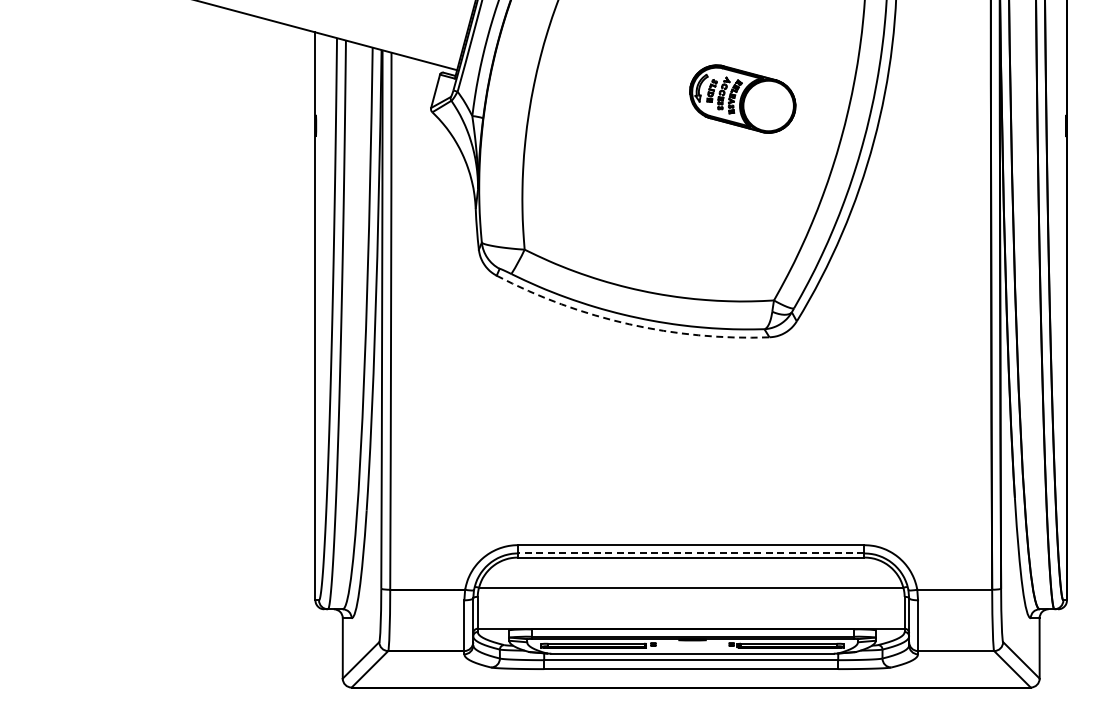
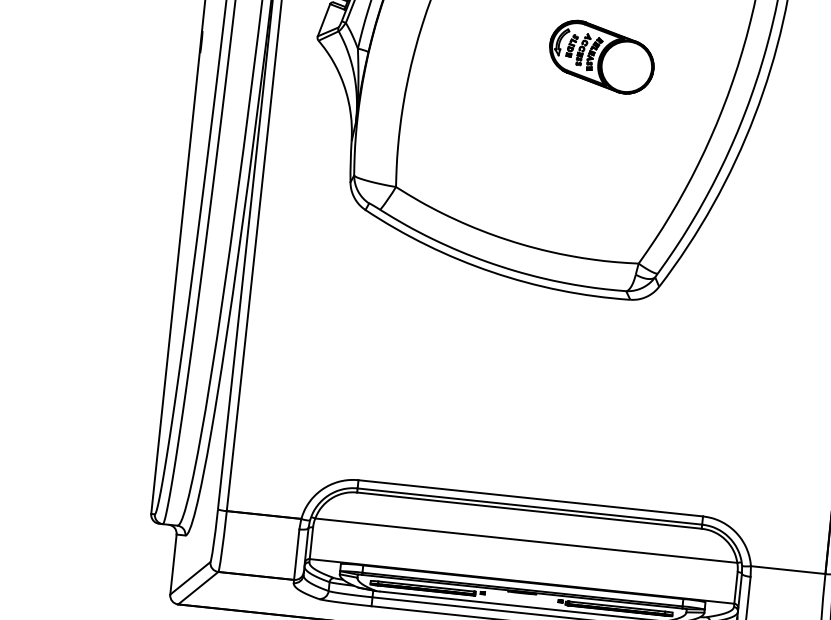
part: (742, 98) -> (601, 56), moved
arc: (629, 324) -> (492, 272), dashed -> solid
line: (690, 553) -> (529, 506), dashed -> solid

